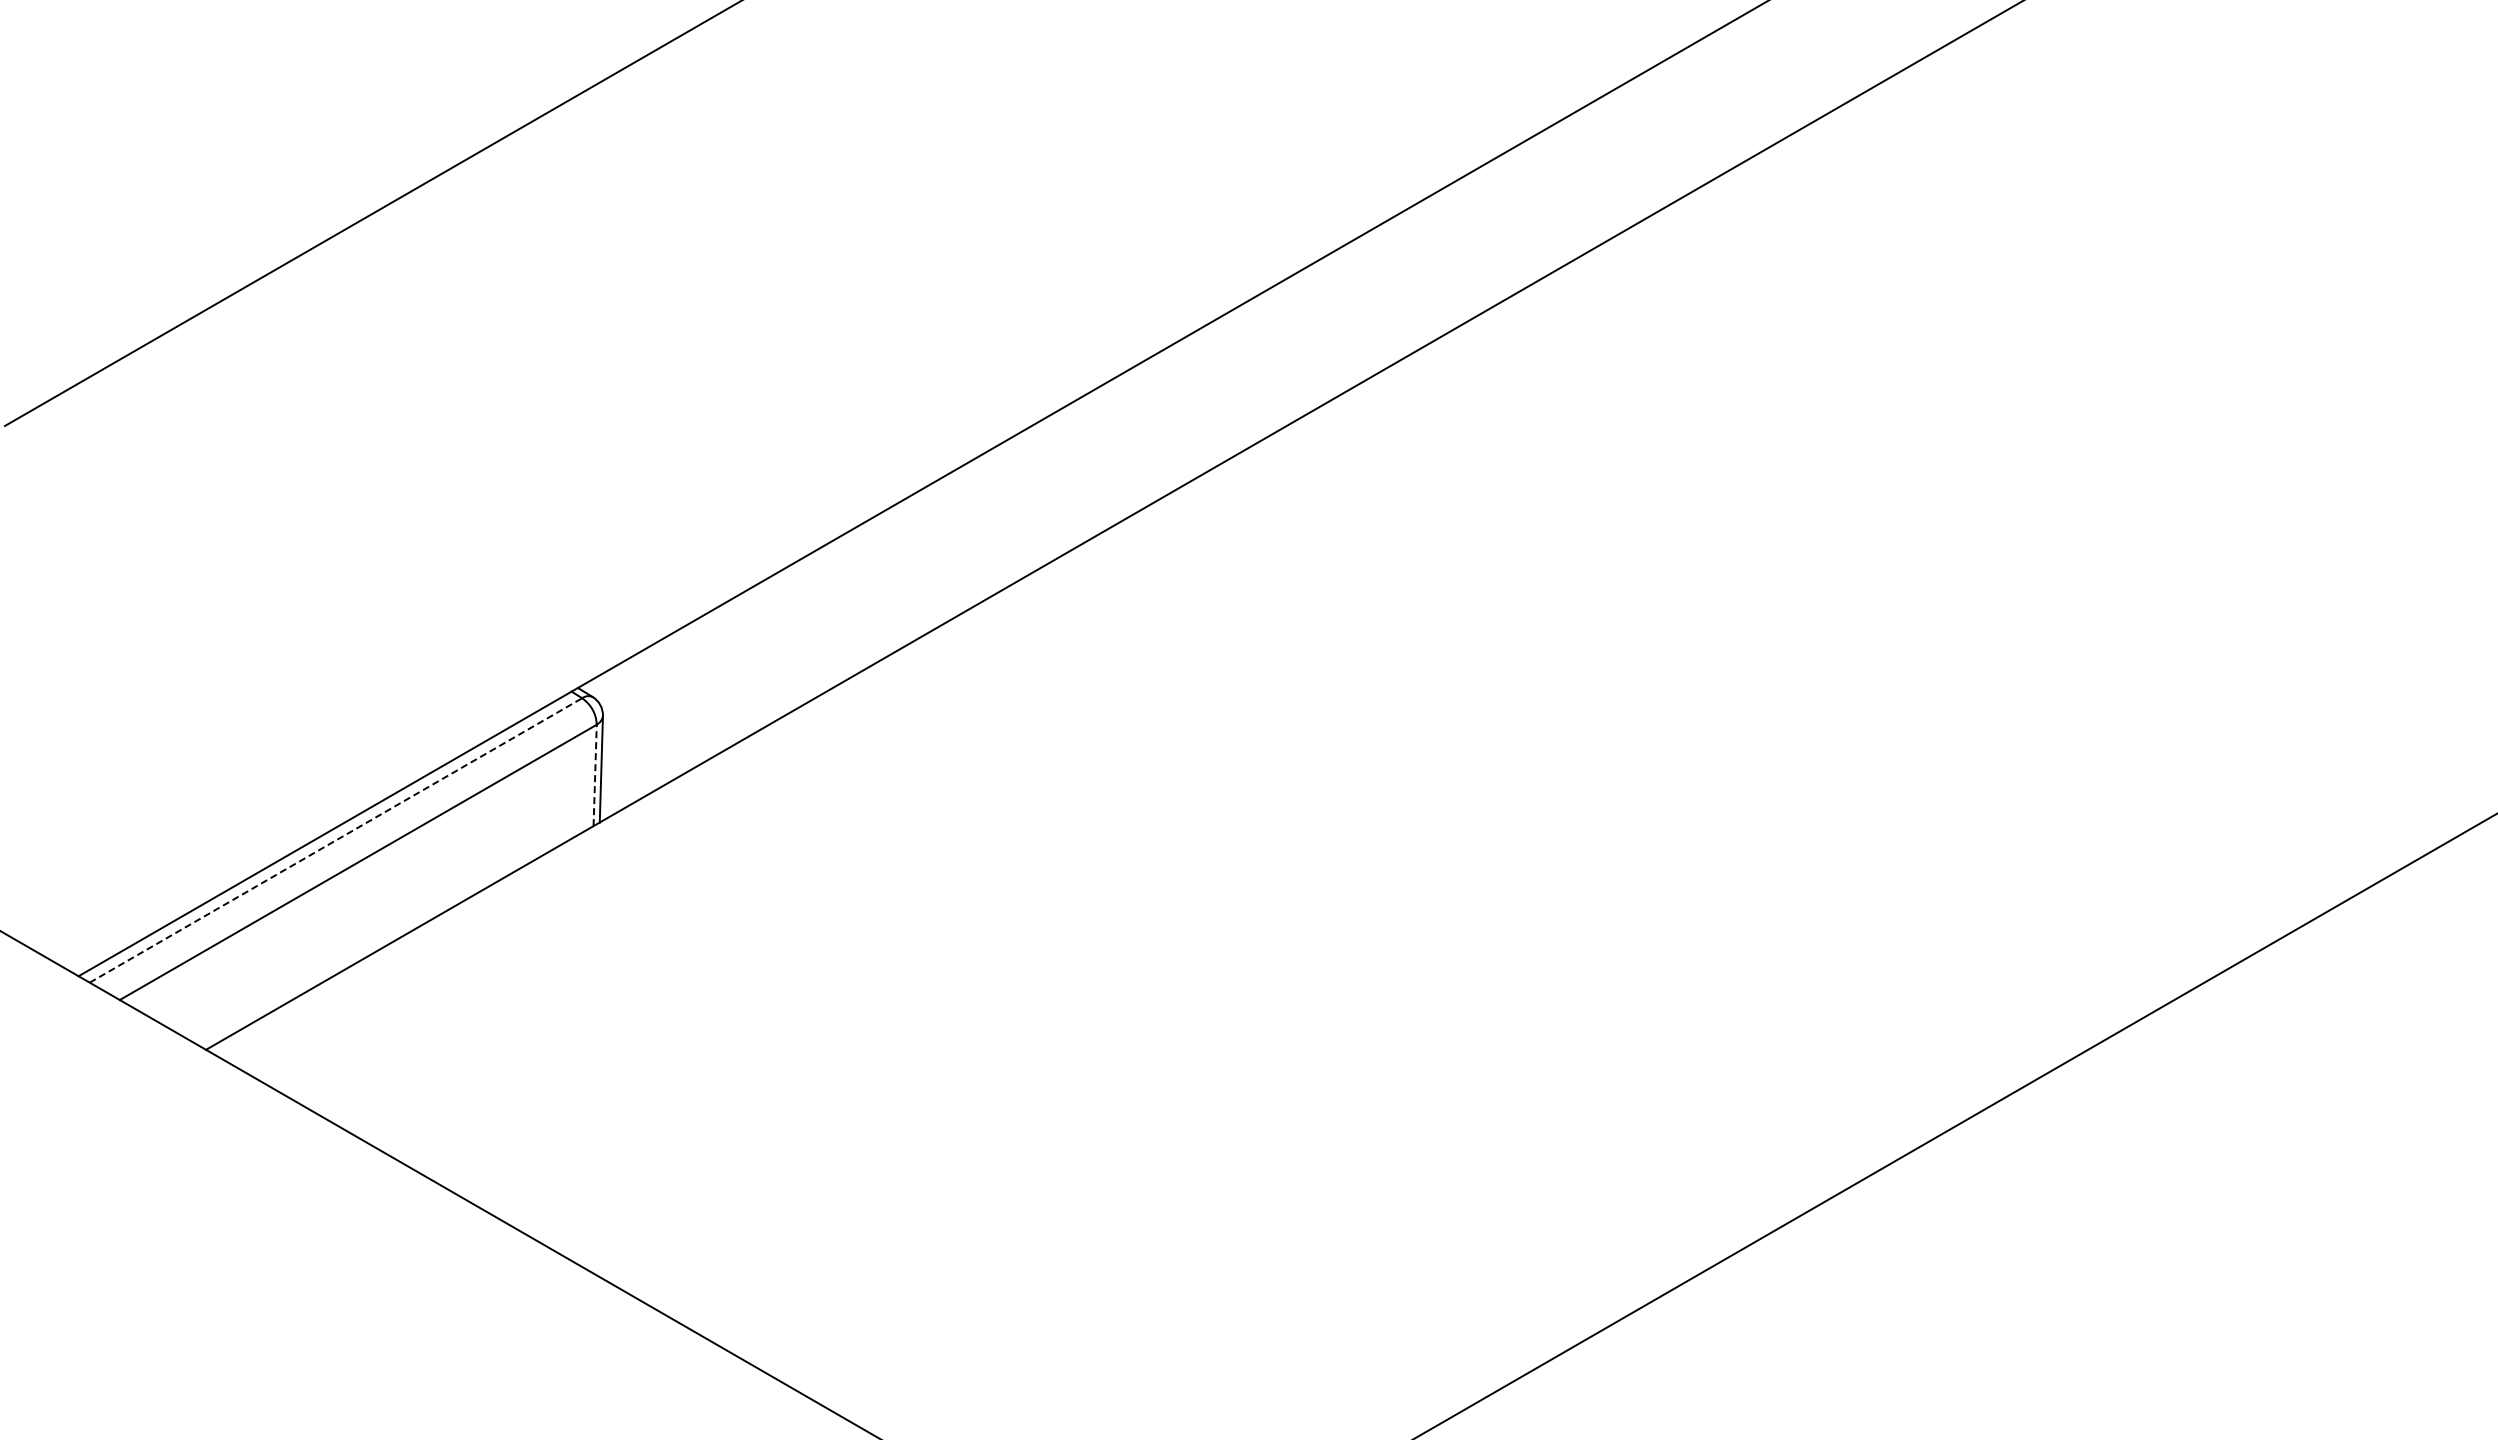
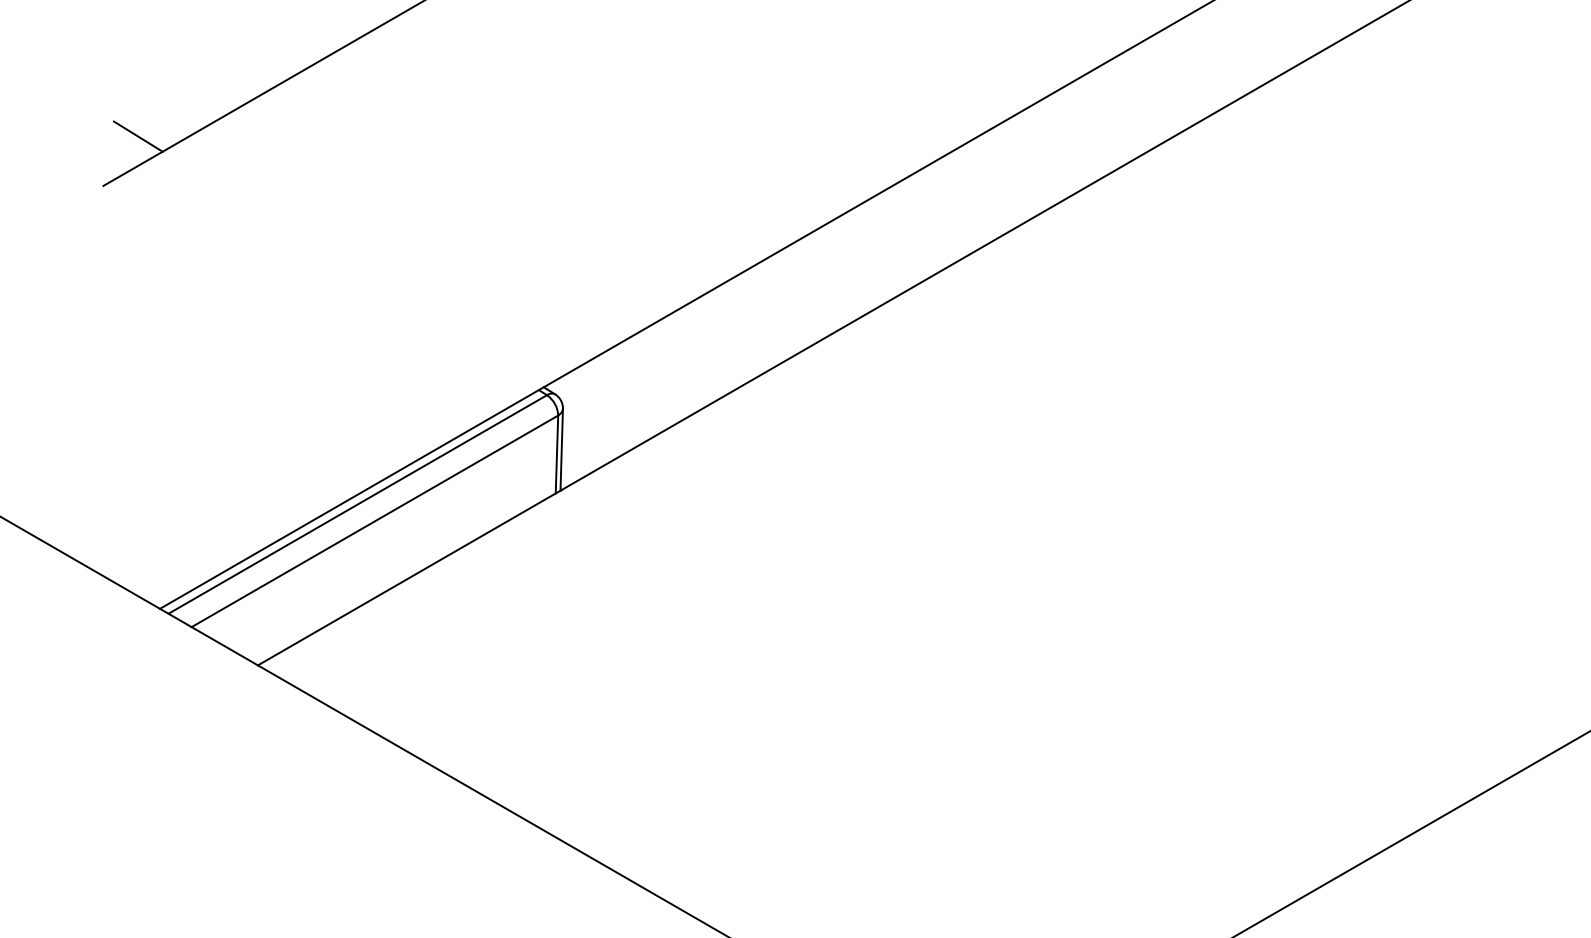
line: (50, 361) -> (138, 136), added
line: (595, 775) -> (557, 454), dashed -> solid
line: (336, 840) -> (358, 504), dashed -> solid

